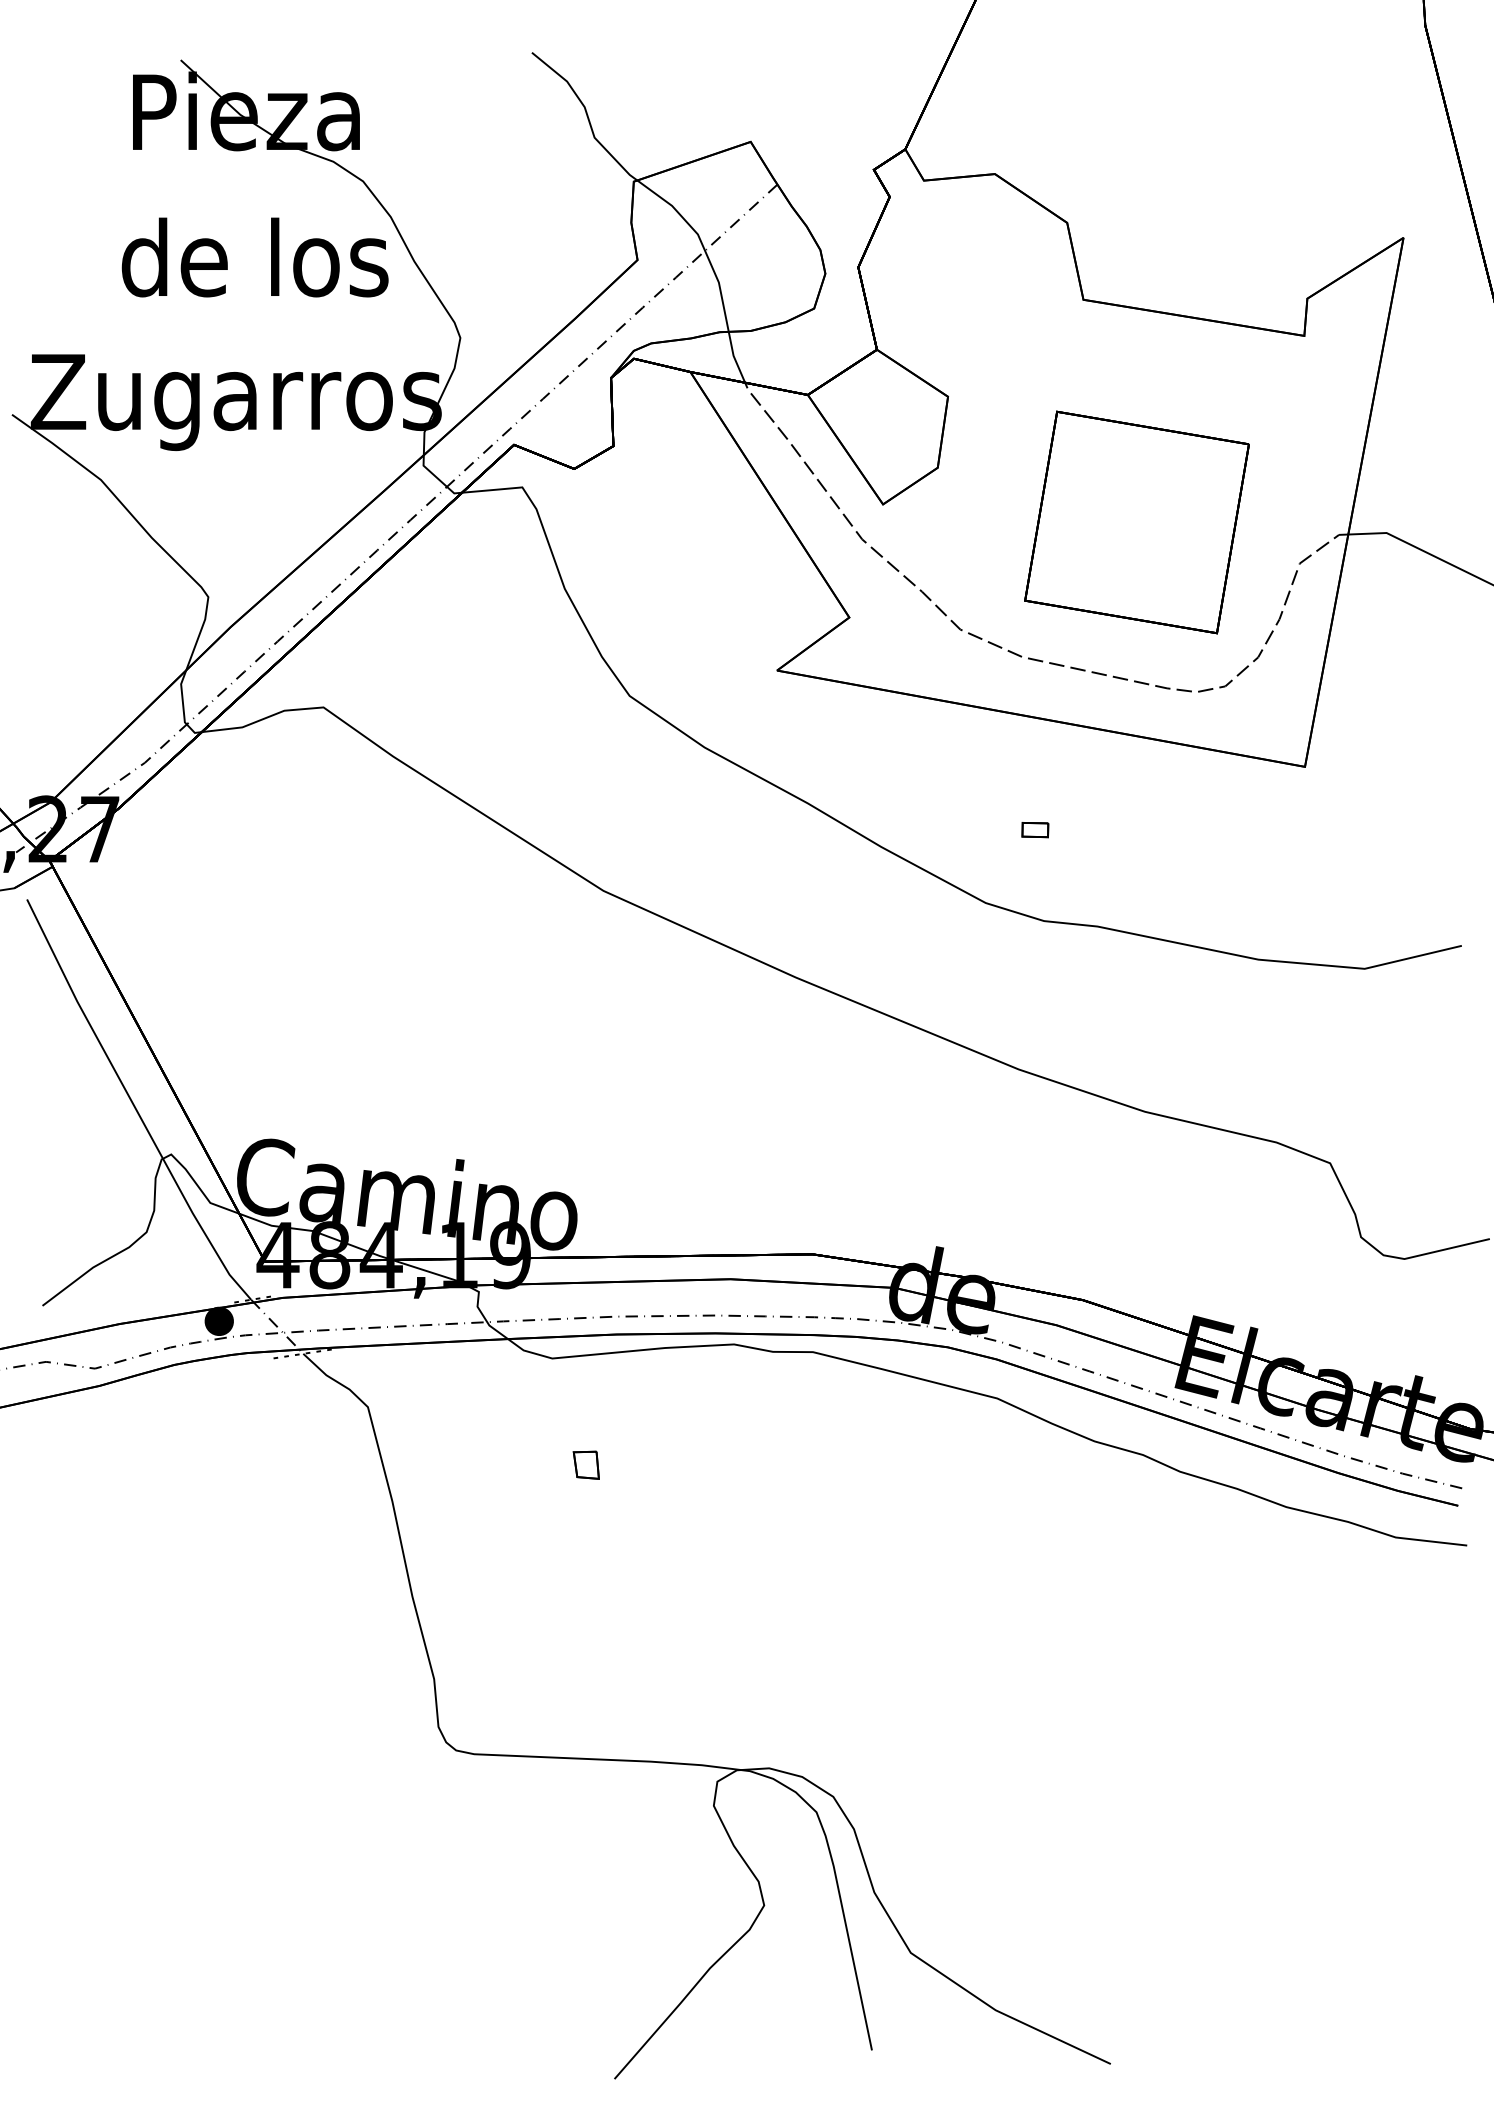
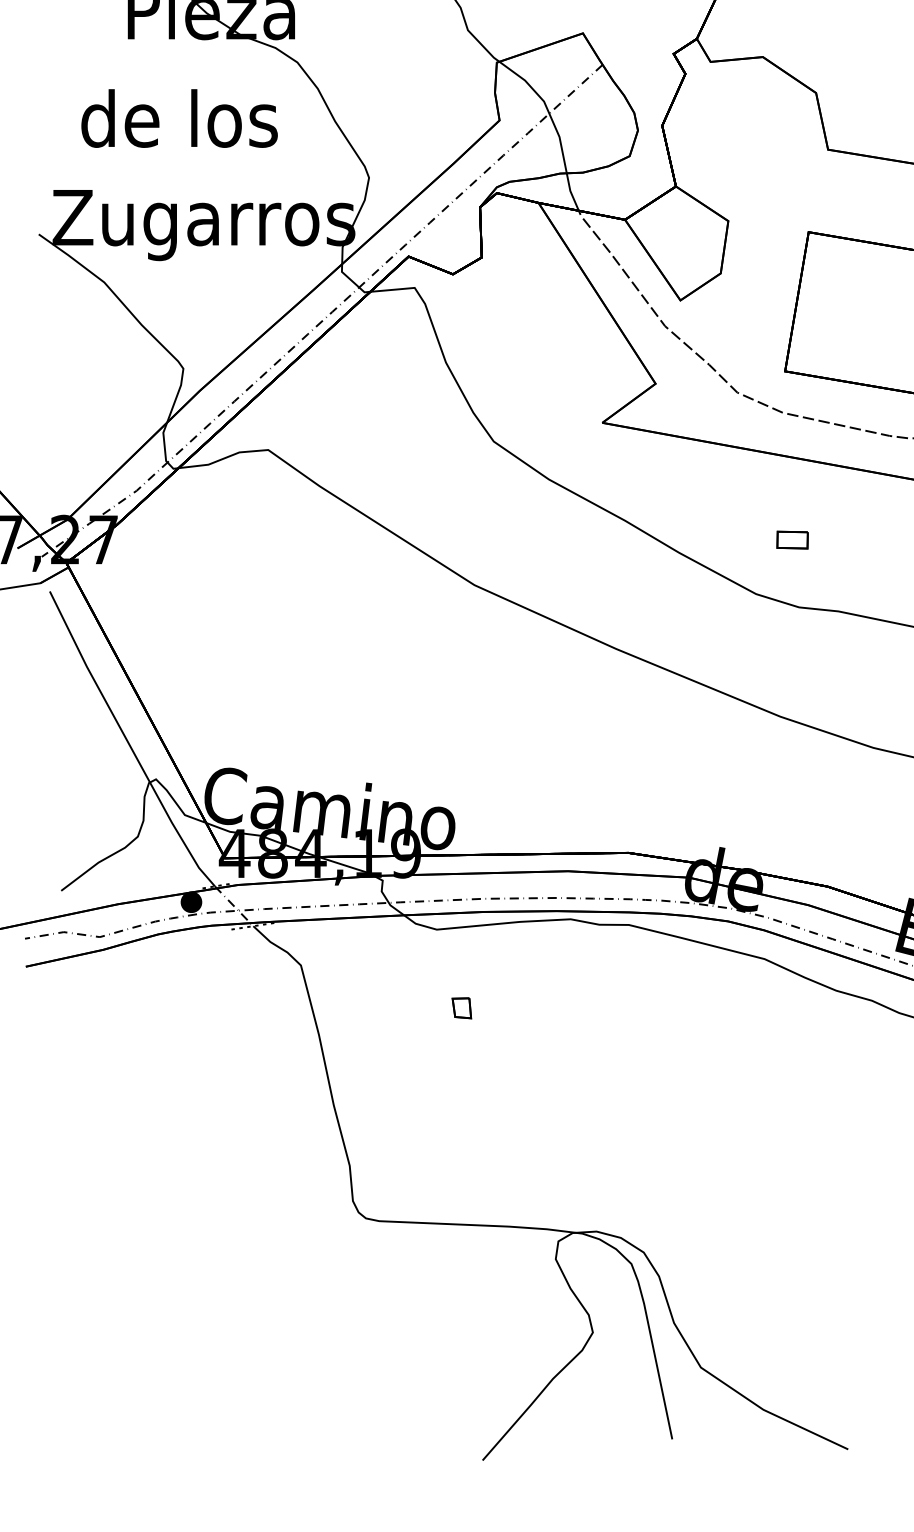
text: (254, 257) -> (179, 118), moved
part: (1035, 830) -> (792, 540), size x1.6

